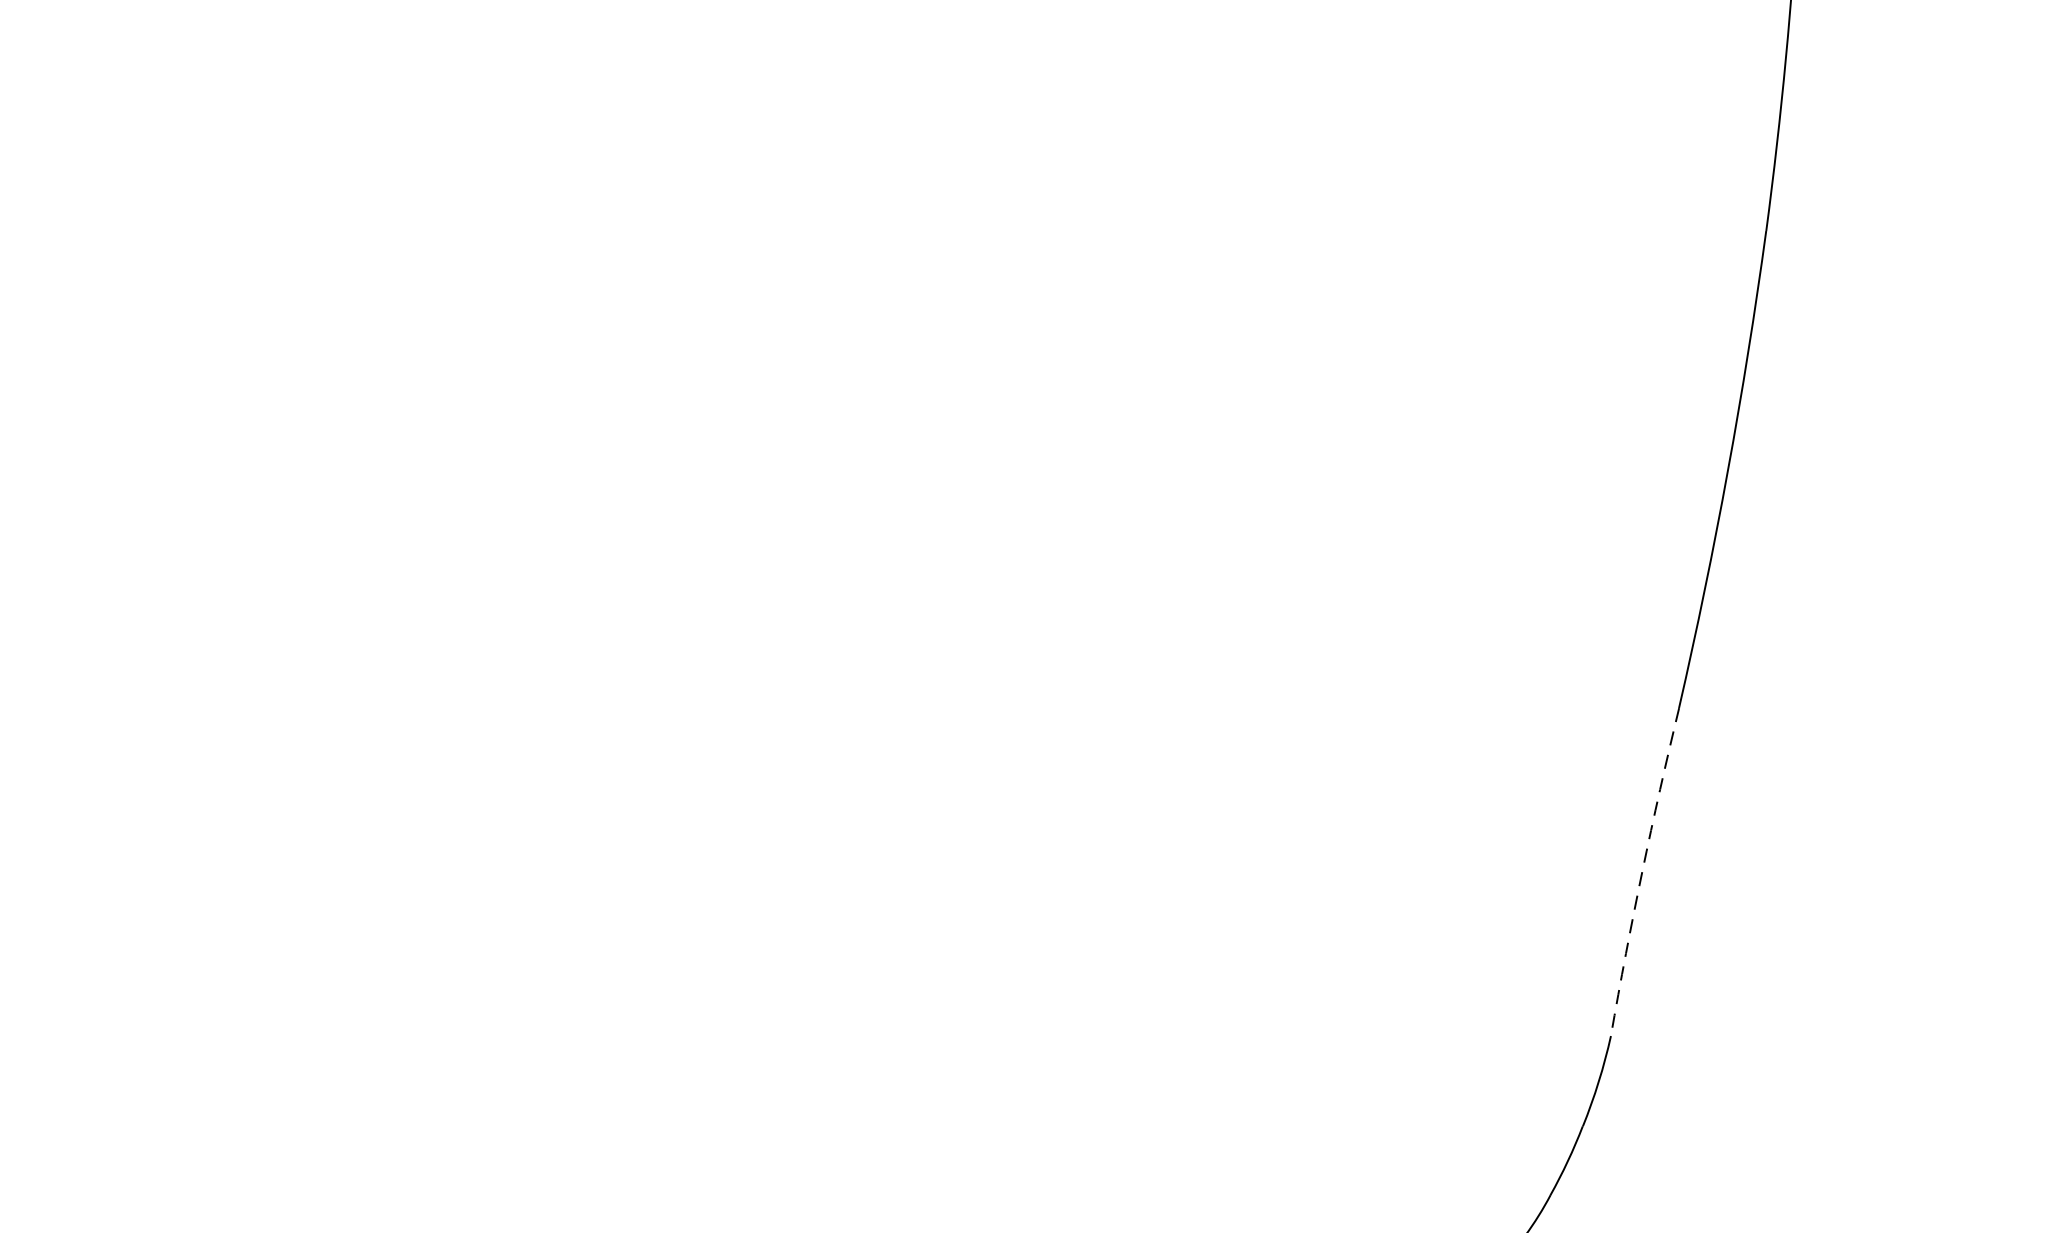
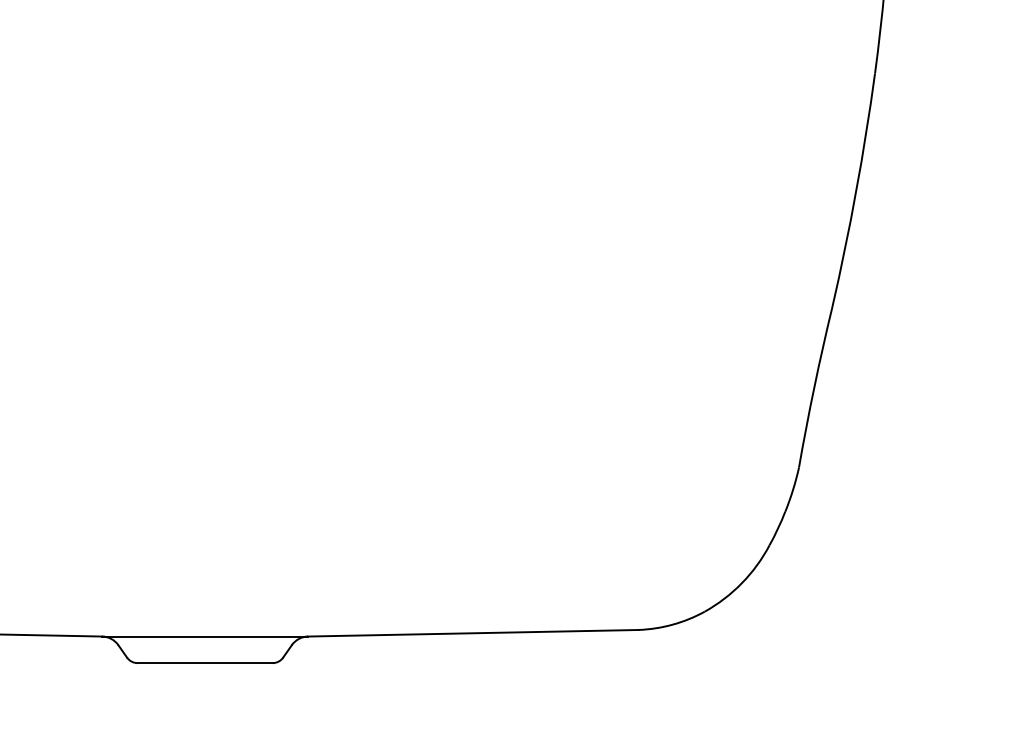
arc: (1642, 872) -> (814, 387), dashed -> solid

